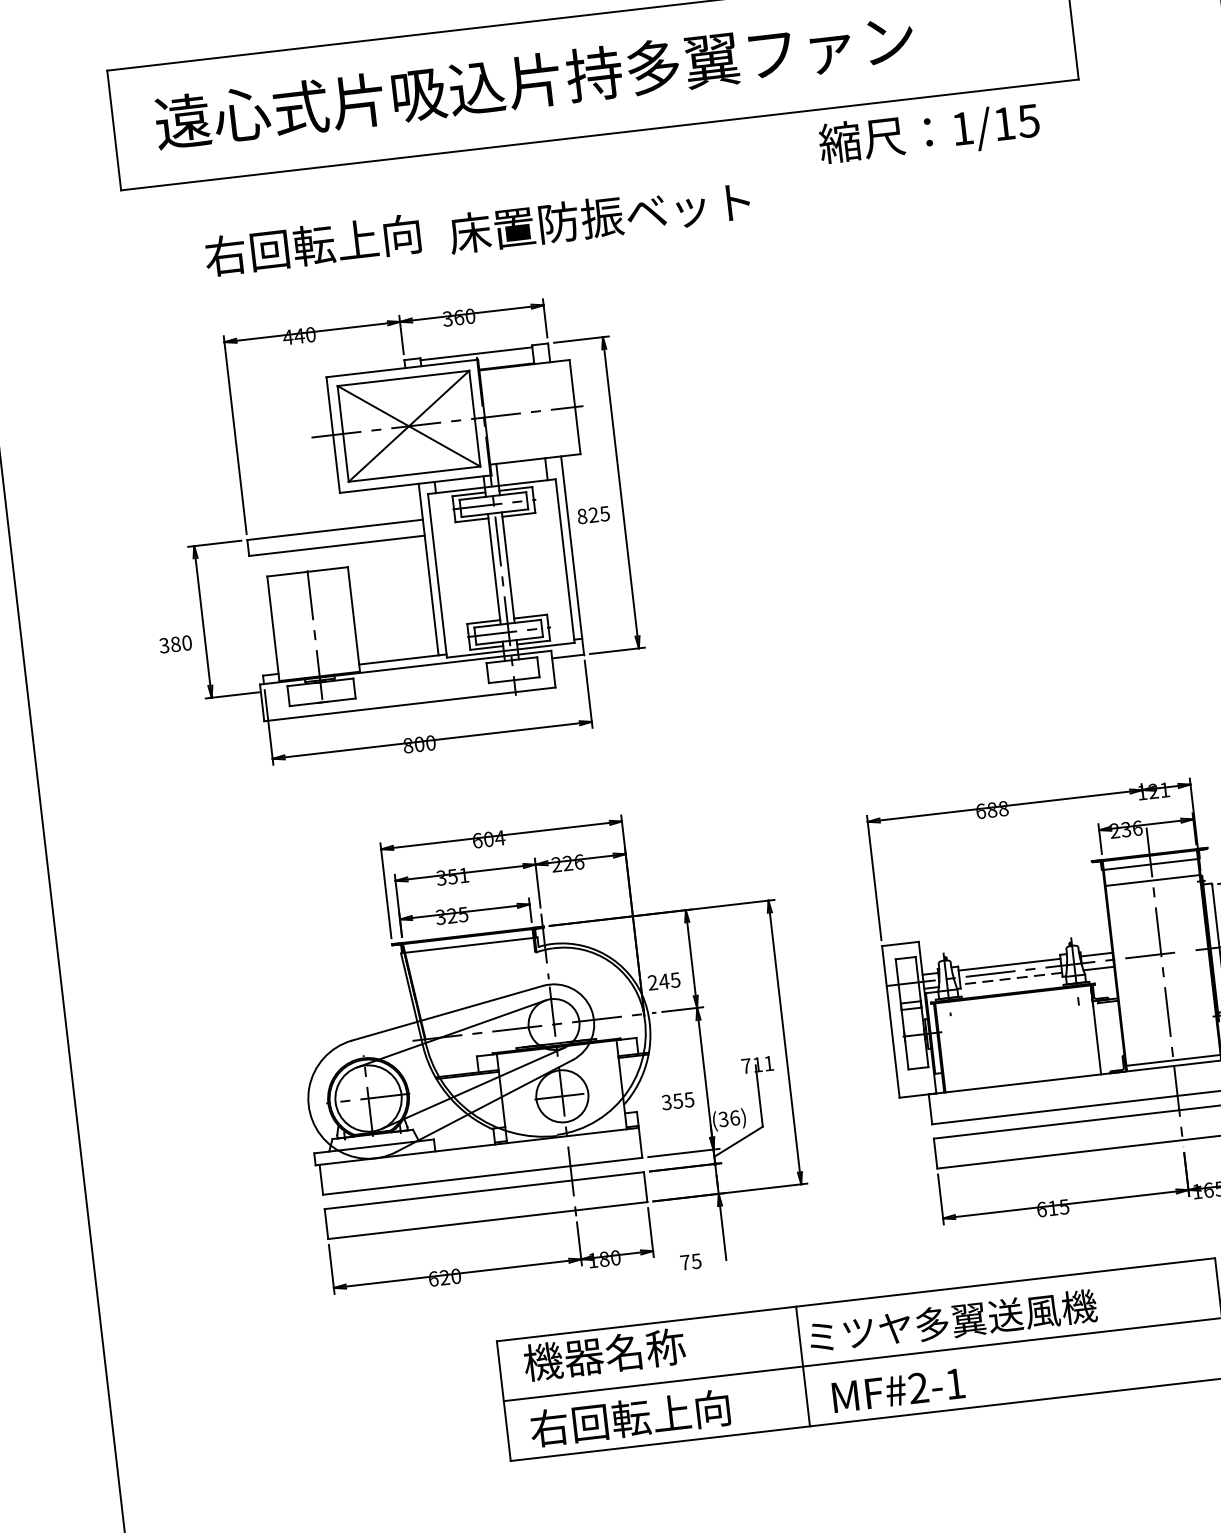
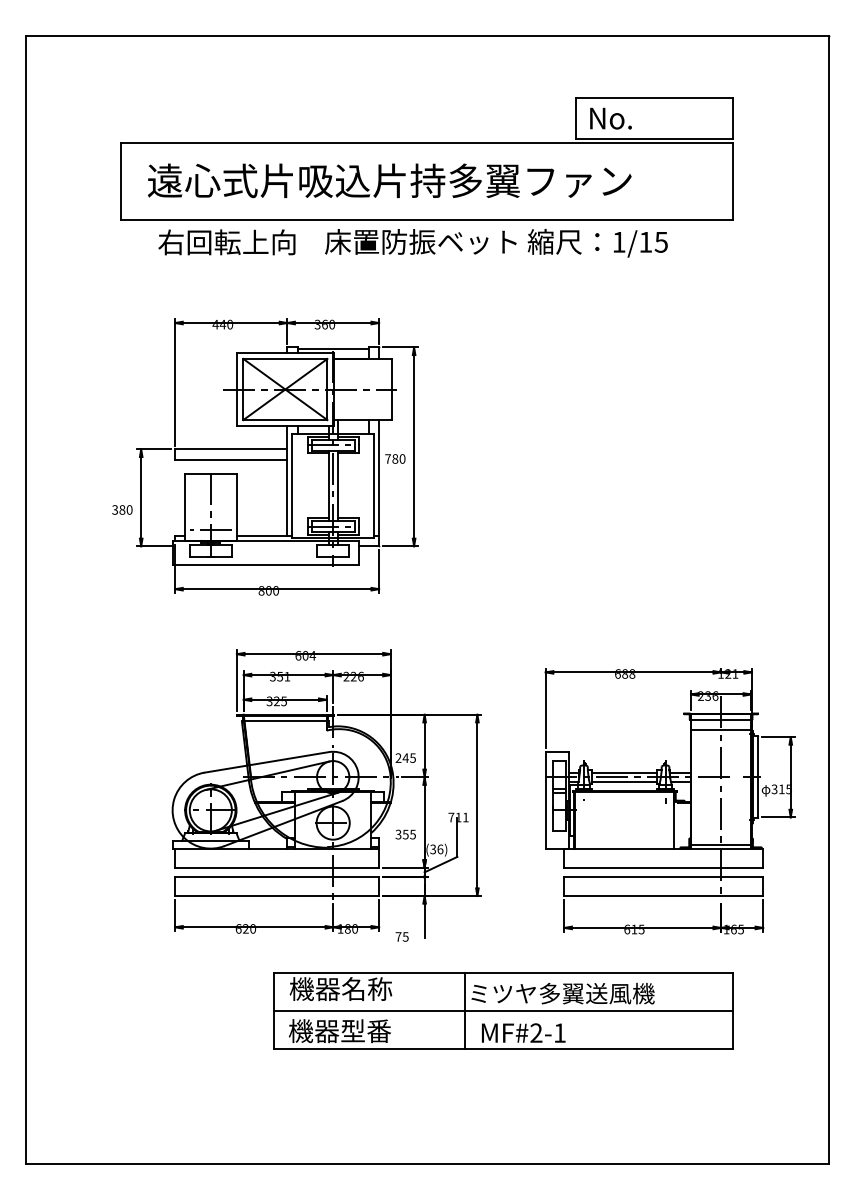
text: (928, 134) -> (597, 243), moved
text: (599, 217) -> (420, 241), moved
text: (312, 245) -> (226, 242), moved
text: (593, 514) -> (395, 458), 825 -> 780
line: (317, 660) -> (210, 530), added
line: (1010, 978) -> (624, 781), dashed -> solid
text: (630, 1418) -> (352, 1031), 右回転上向 -> 機器型番

